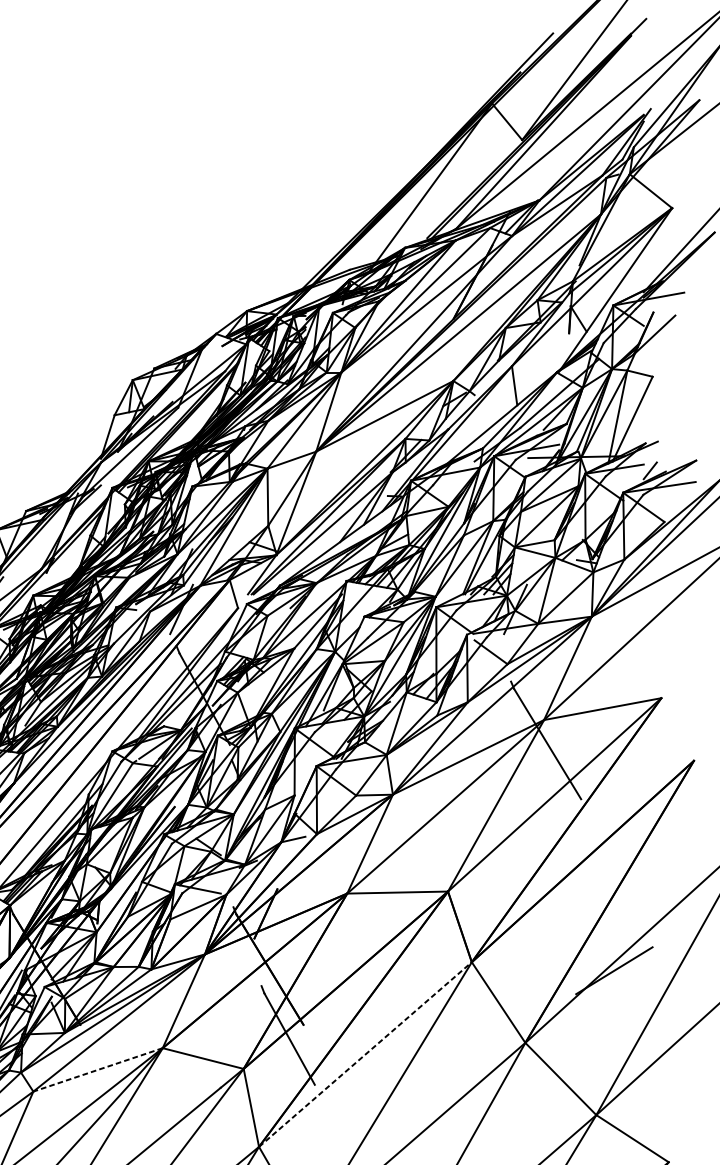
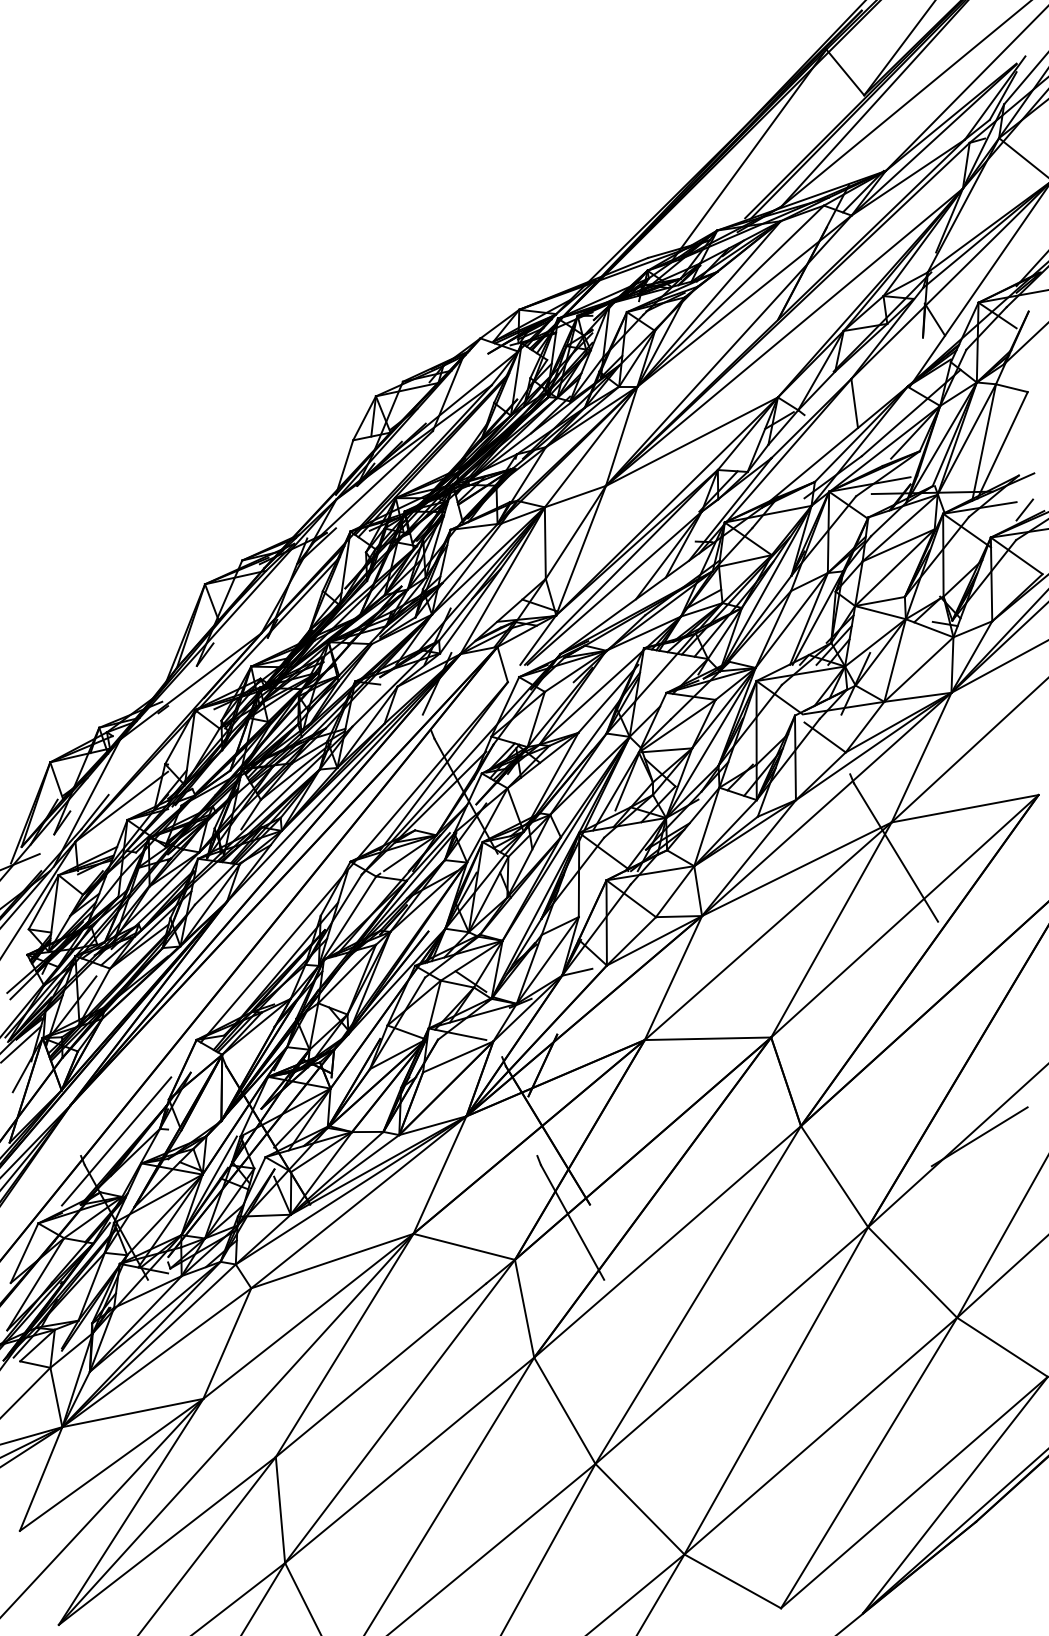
line: (365, 1054) -> (667, 1241), dashed -> solid
line: (98, 1070) -> (332, 1261), dashed -> solid

